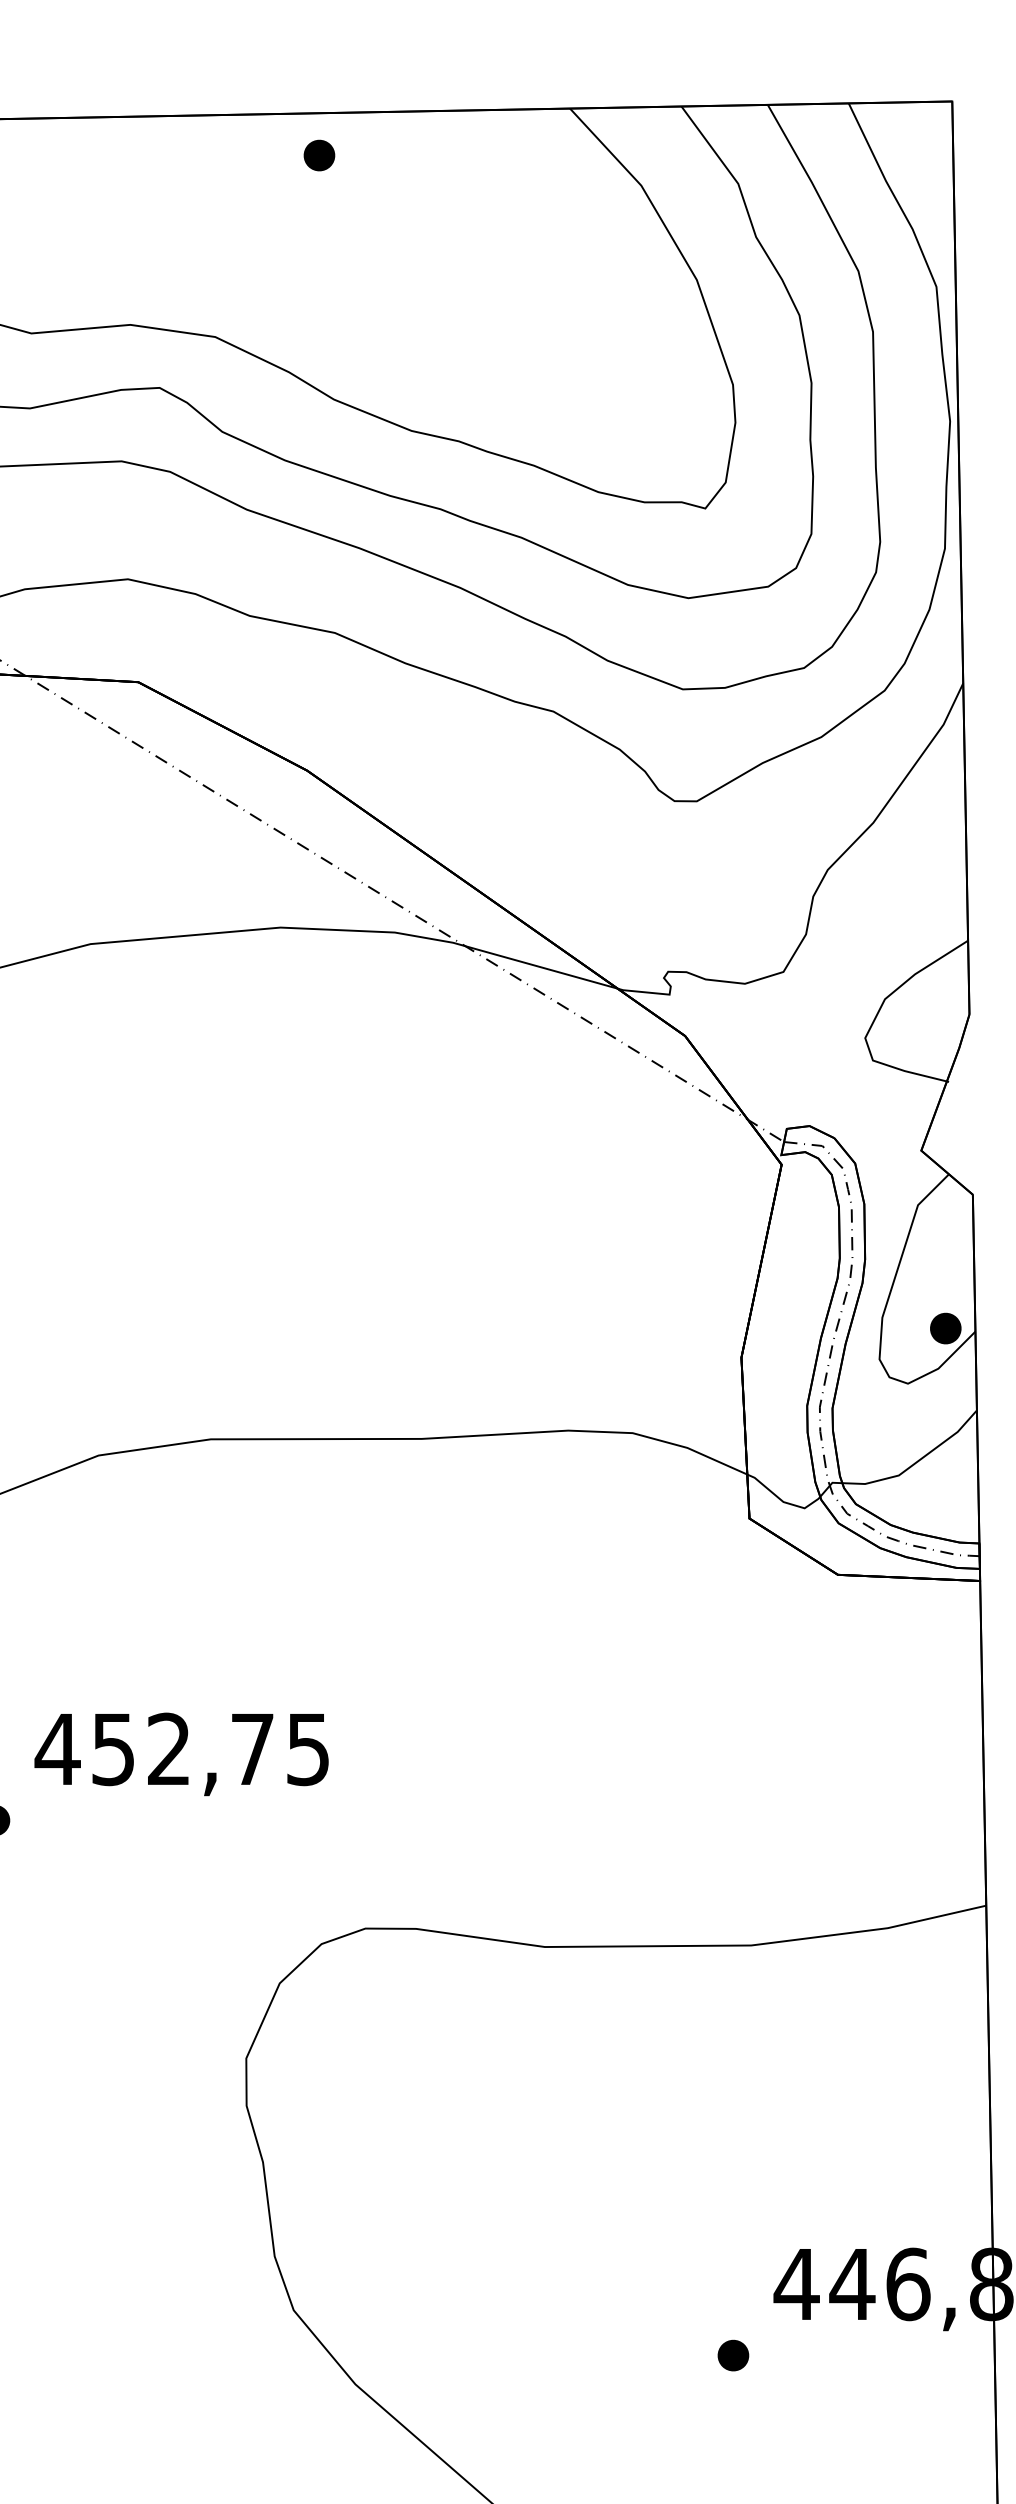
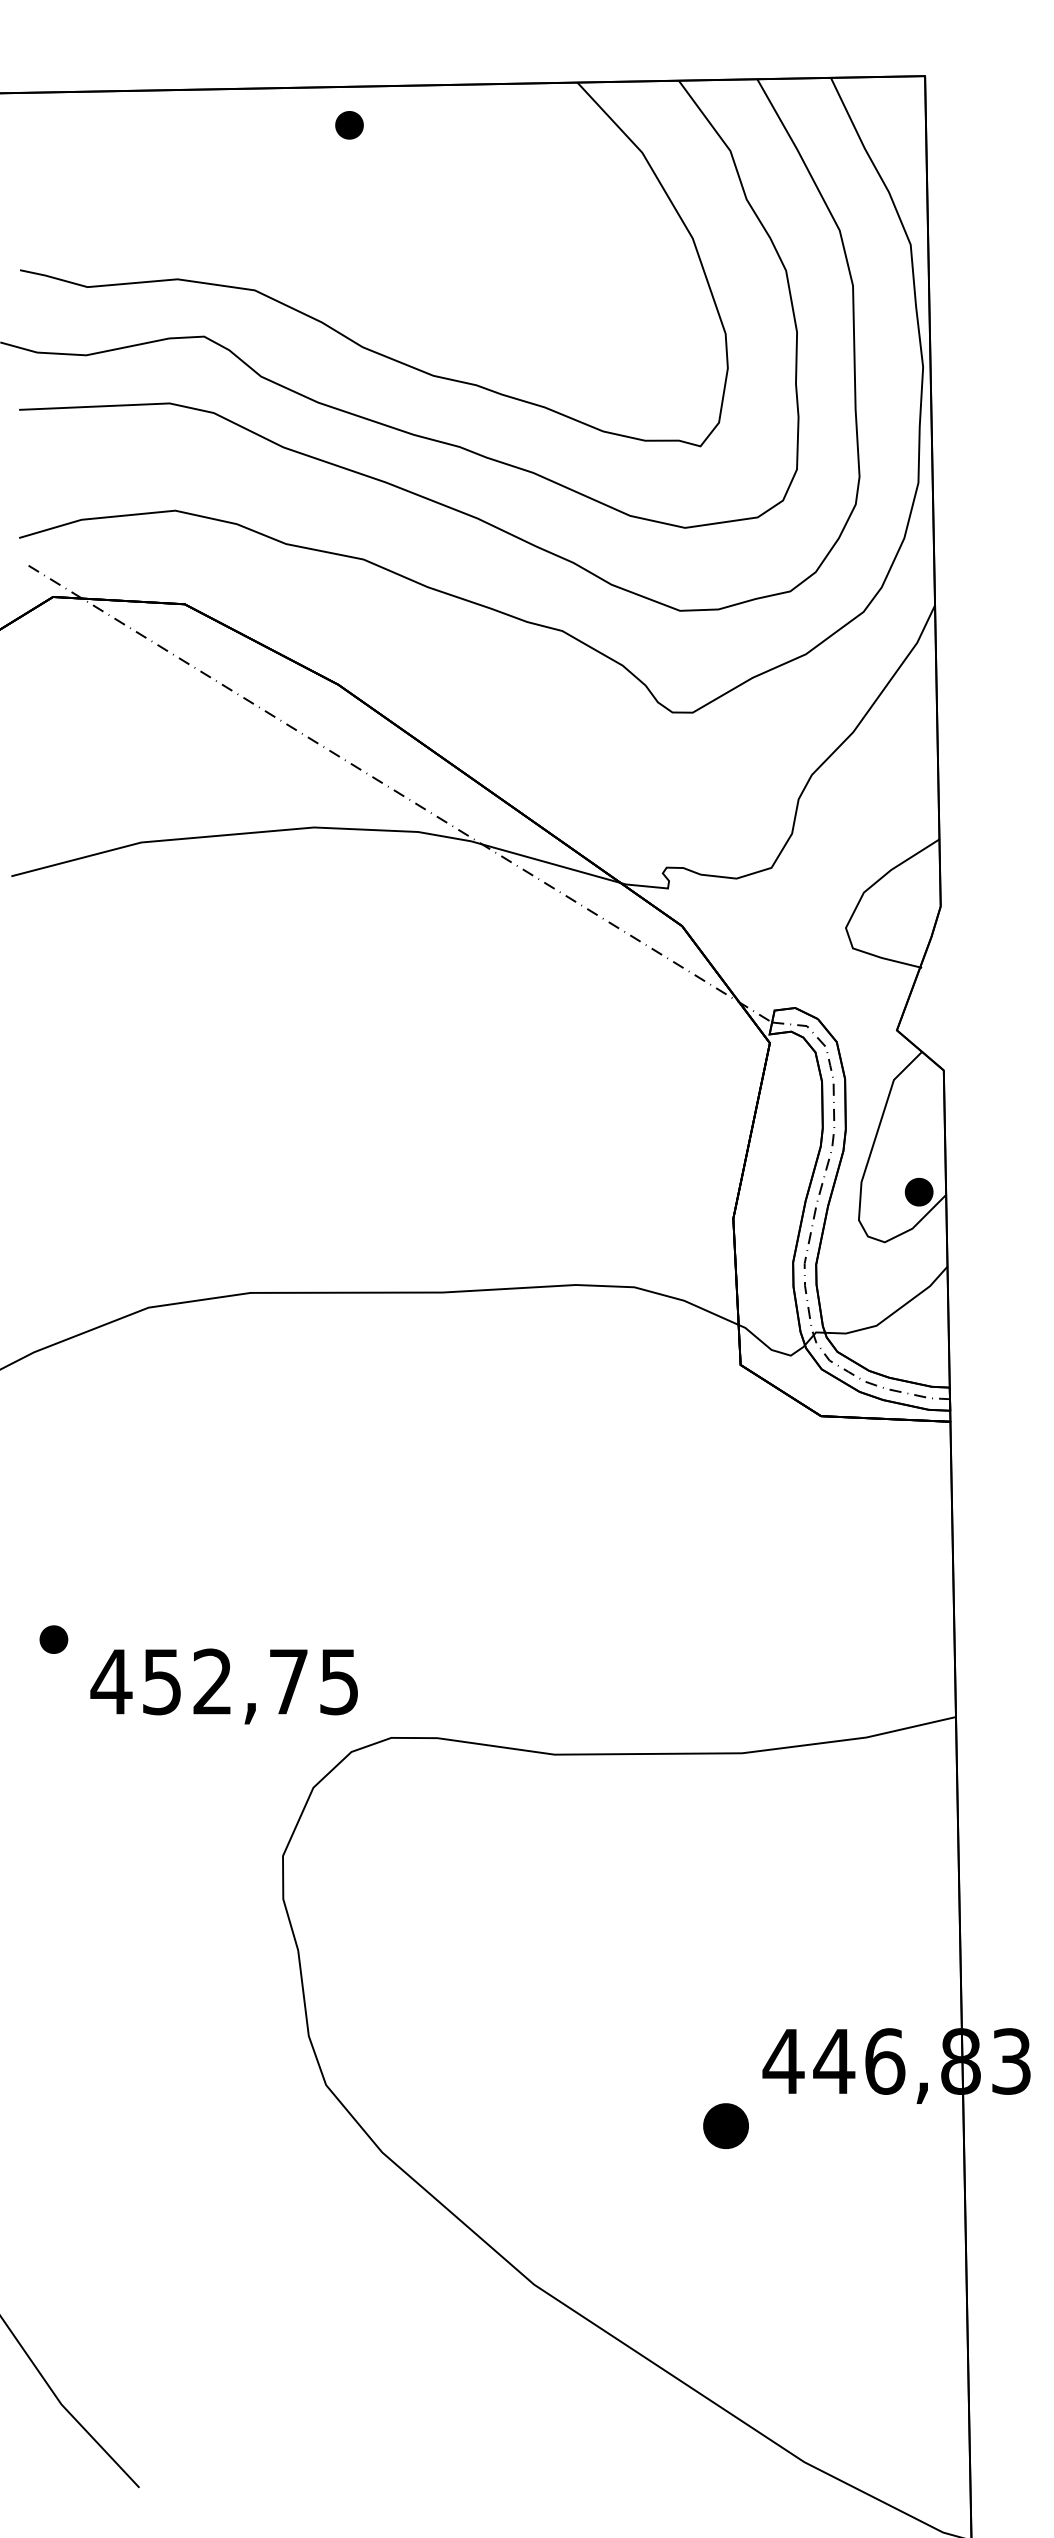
text: (180, 1754) -> (223, 1686), moved
part: (732, 2355) -> (725, 2126), size x1.6

